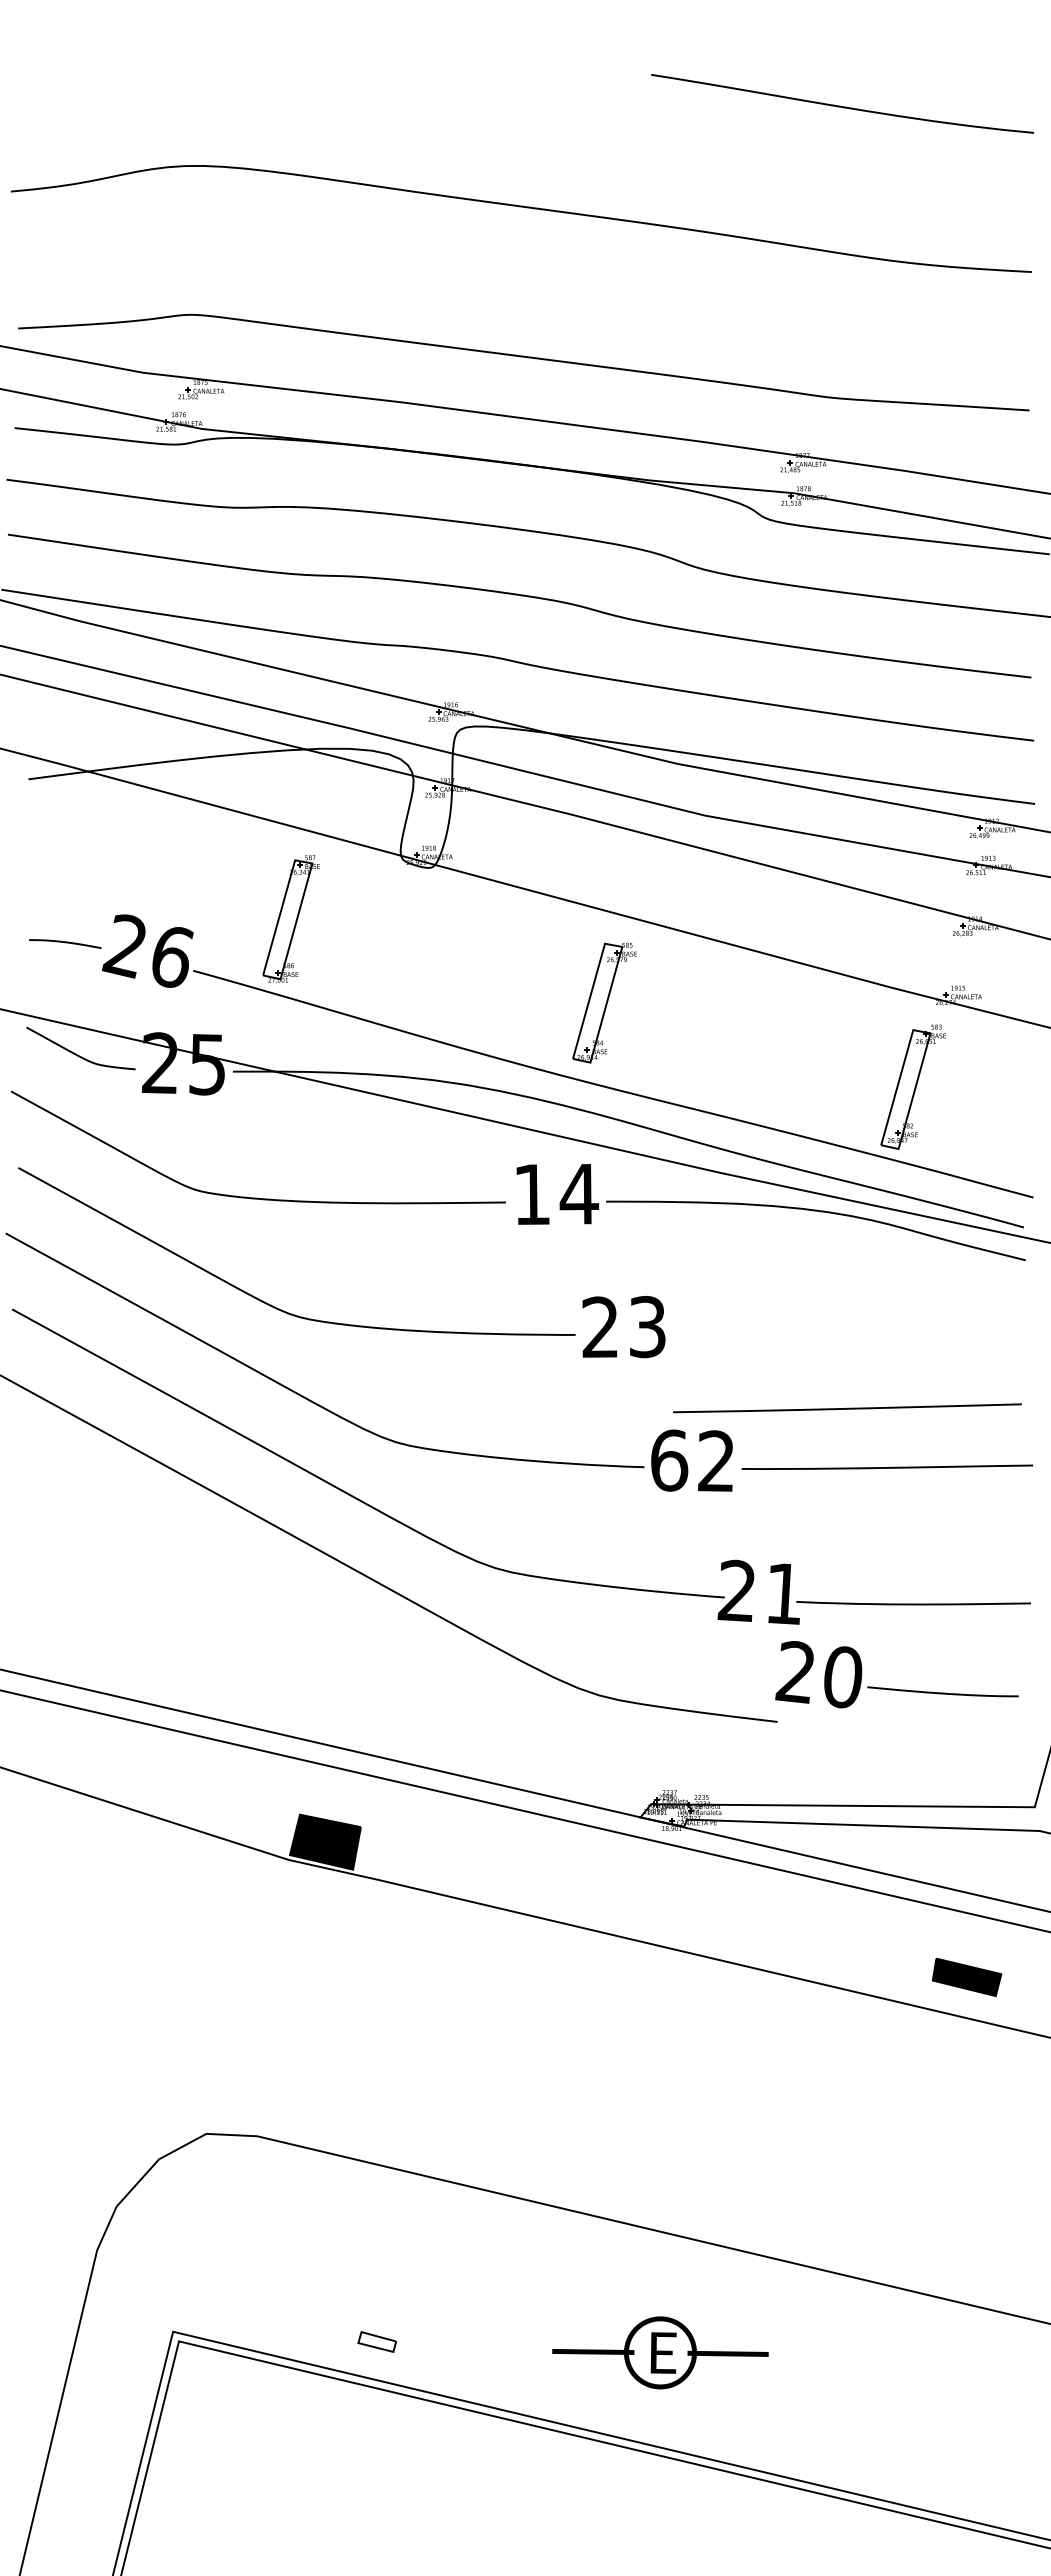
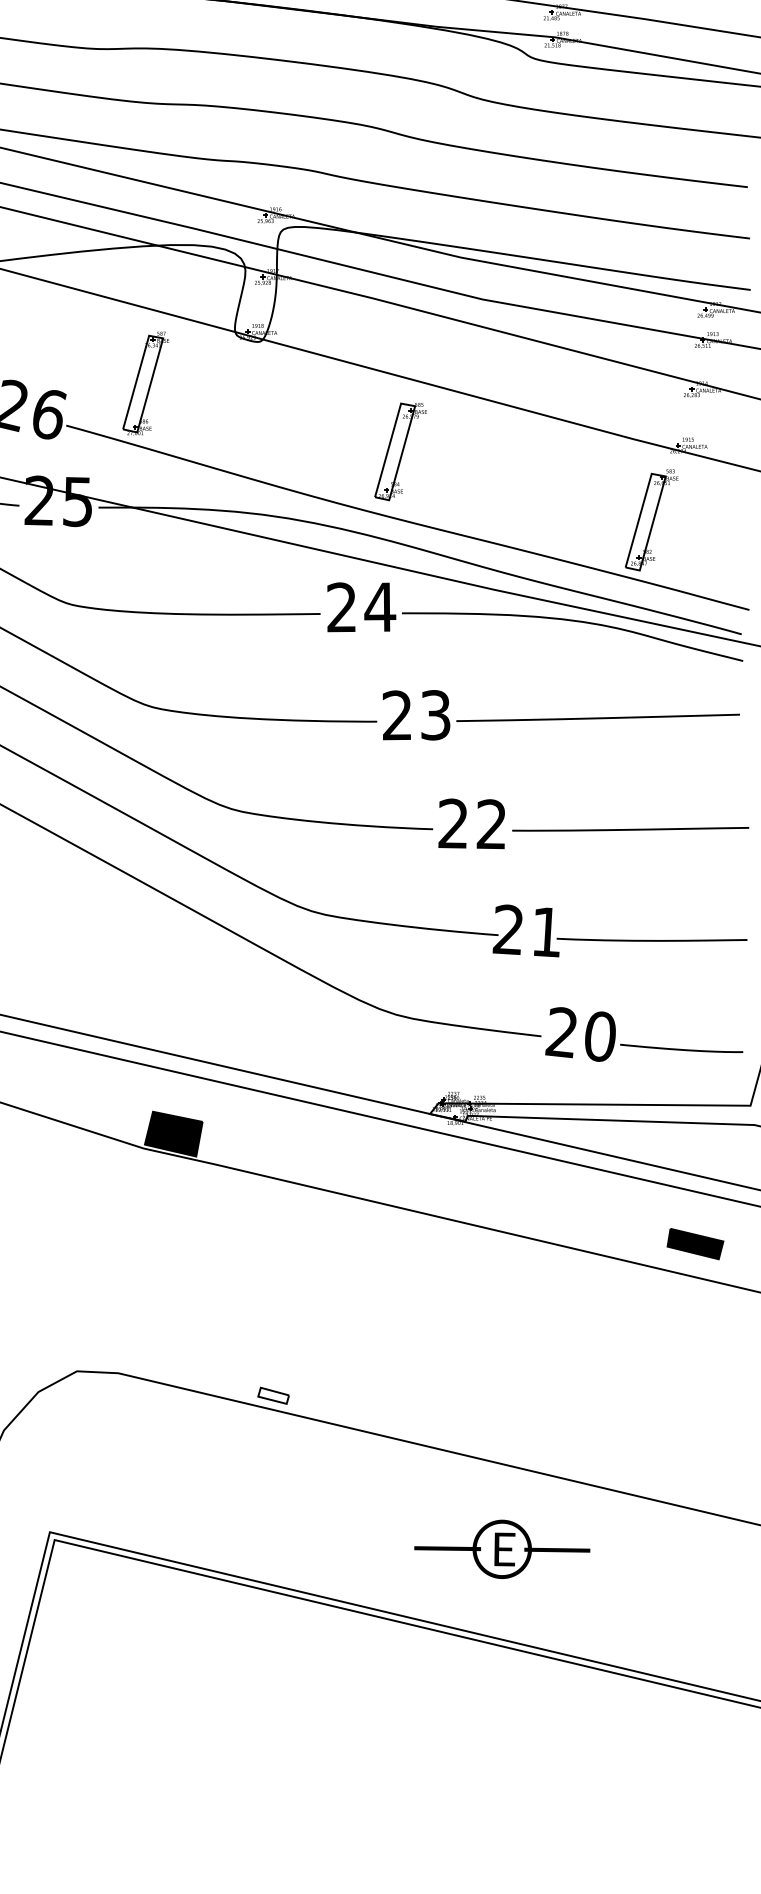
text: (531, 1193) -> (341, 606), 14 -> 24
line: (847, 1408) -> (598, 718), moved
text: (669, 1460) -> (453, 823), 62 -> 22
part: (895, 1688) -> (642, 1045), moved
part: (376, 2341) -> (273, 1395), moved
text: (660, 2352) -> (502, 1549), moved

